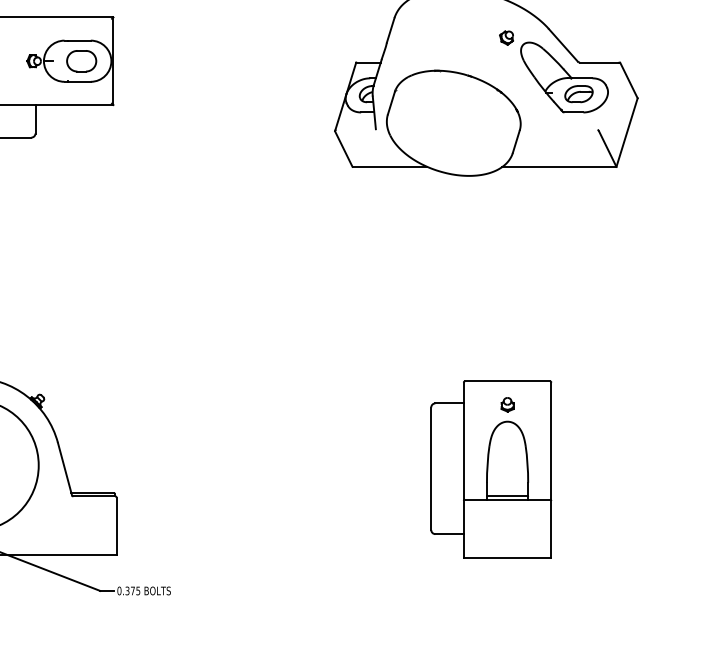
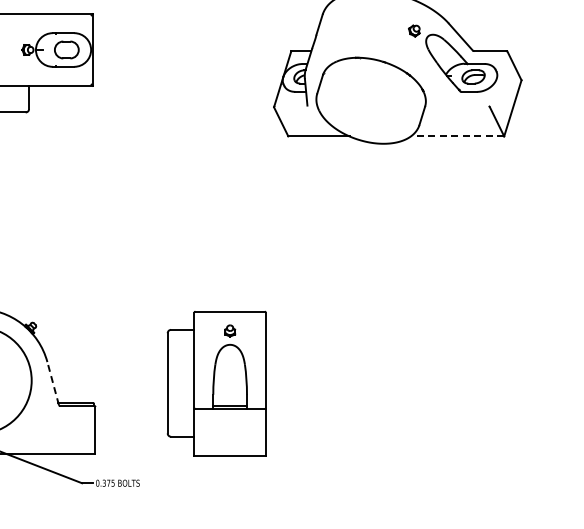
line: (559, 166) -> (457, 136), solid -> dashed
line: (65, 469) -> (53, 383), solid -> dashed
part: (490, 469) -> (216, 383), moved

